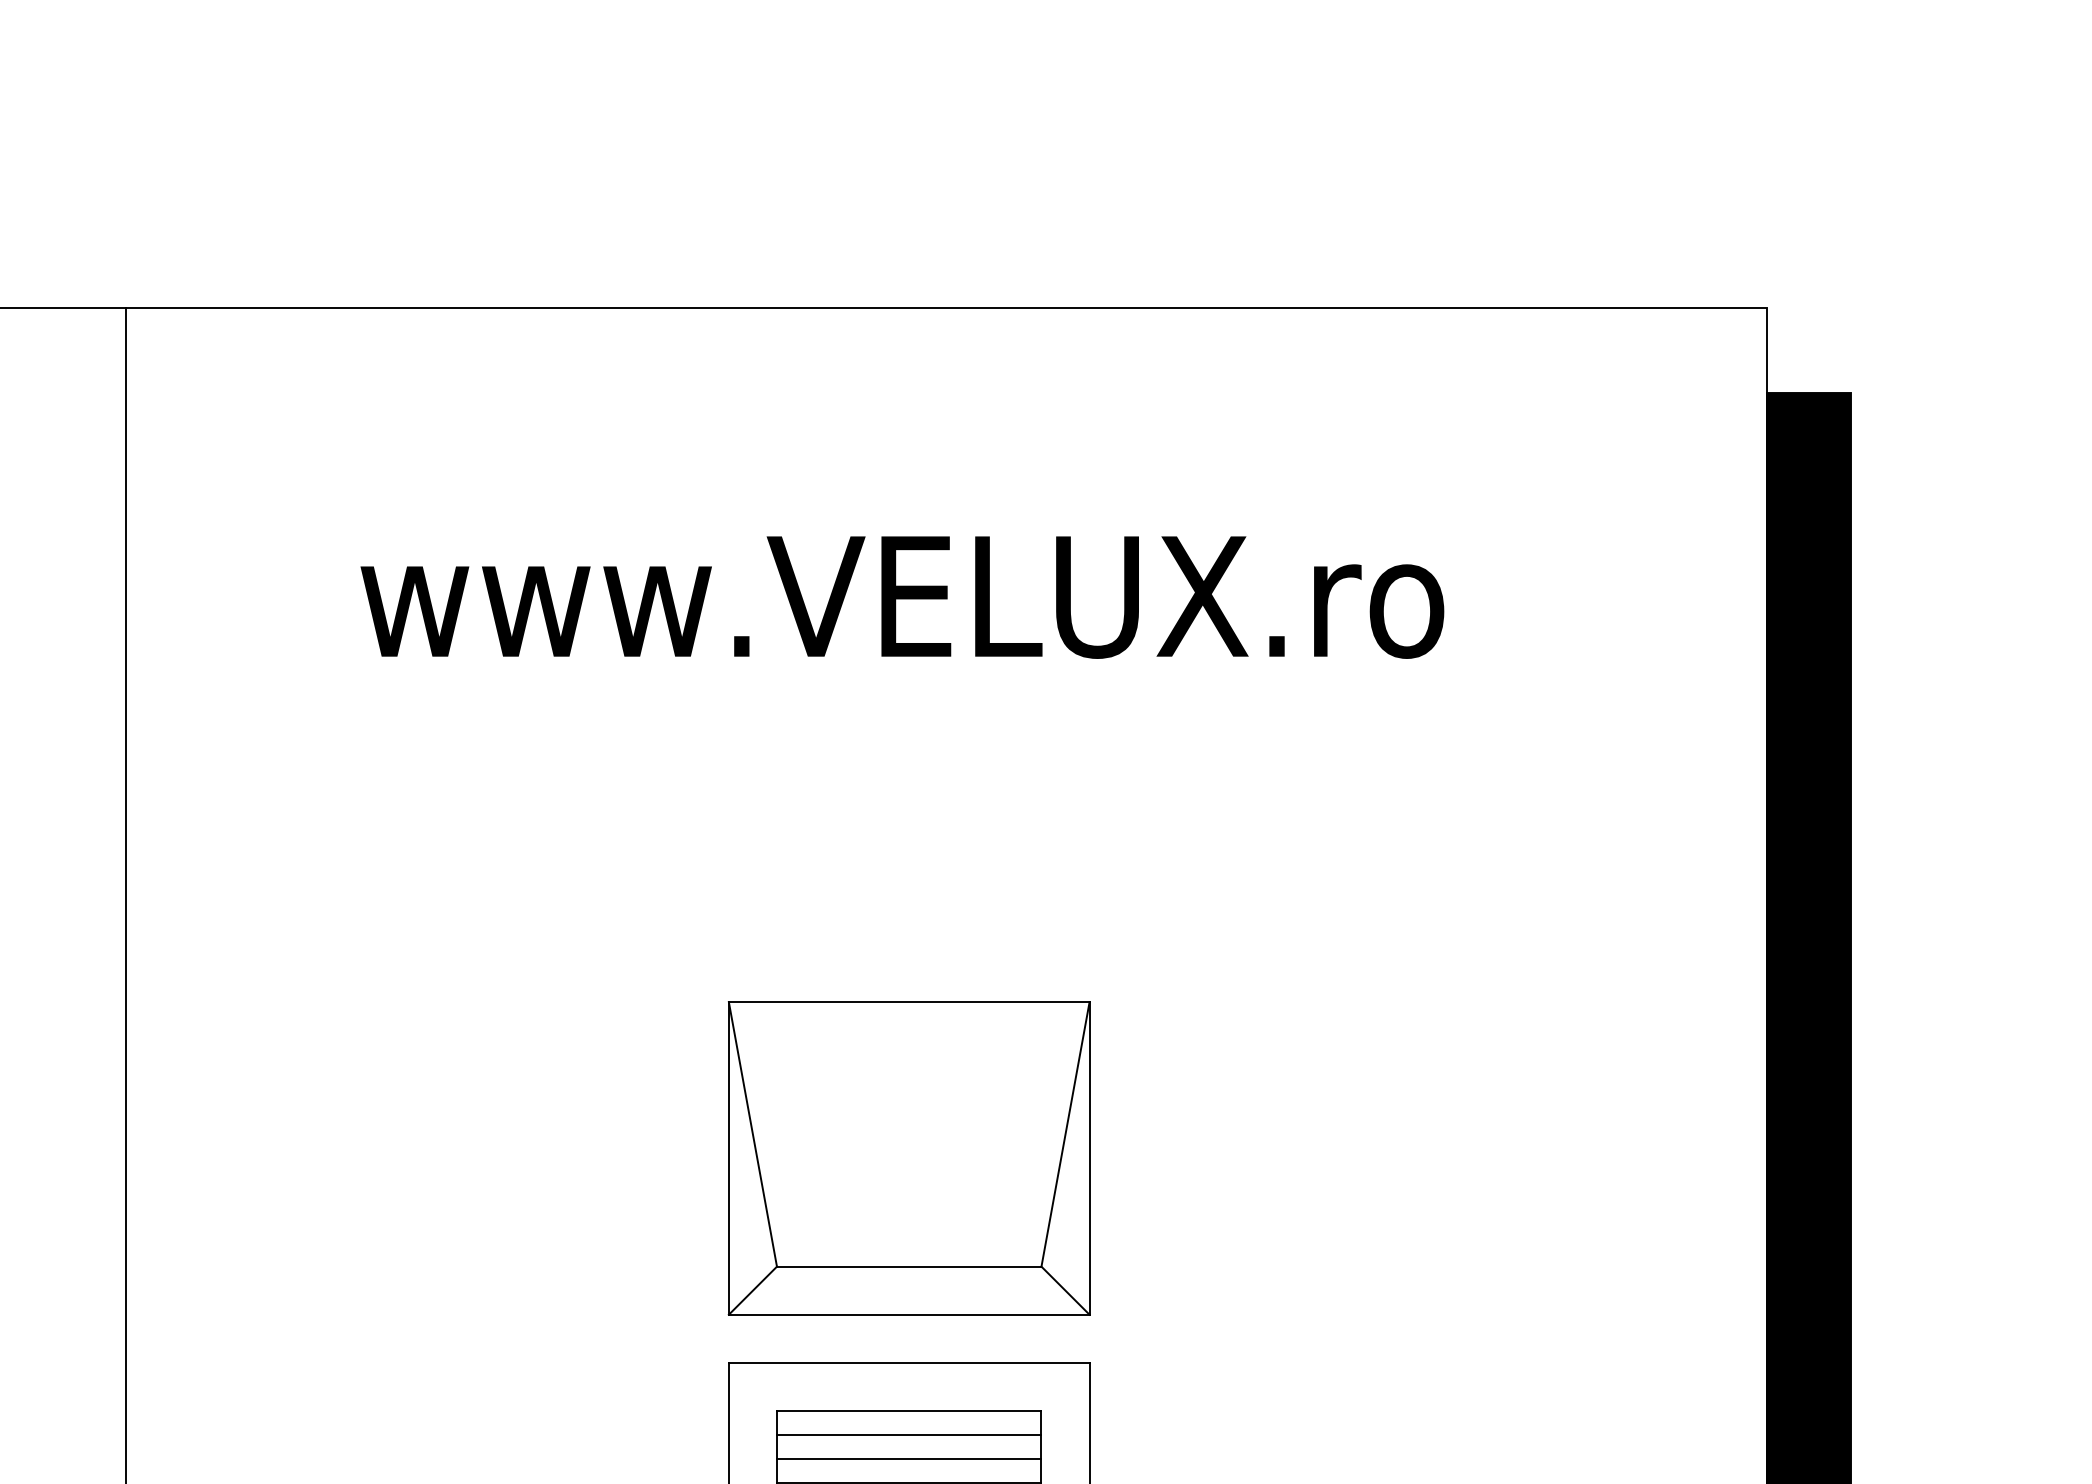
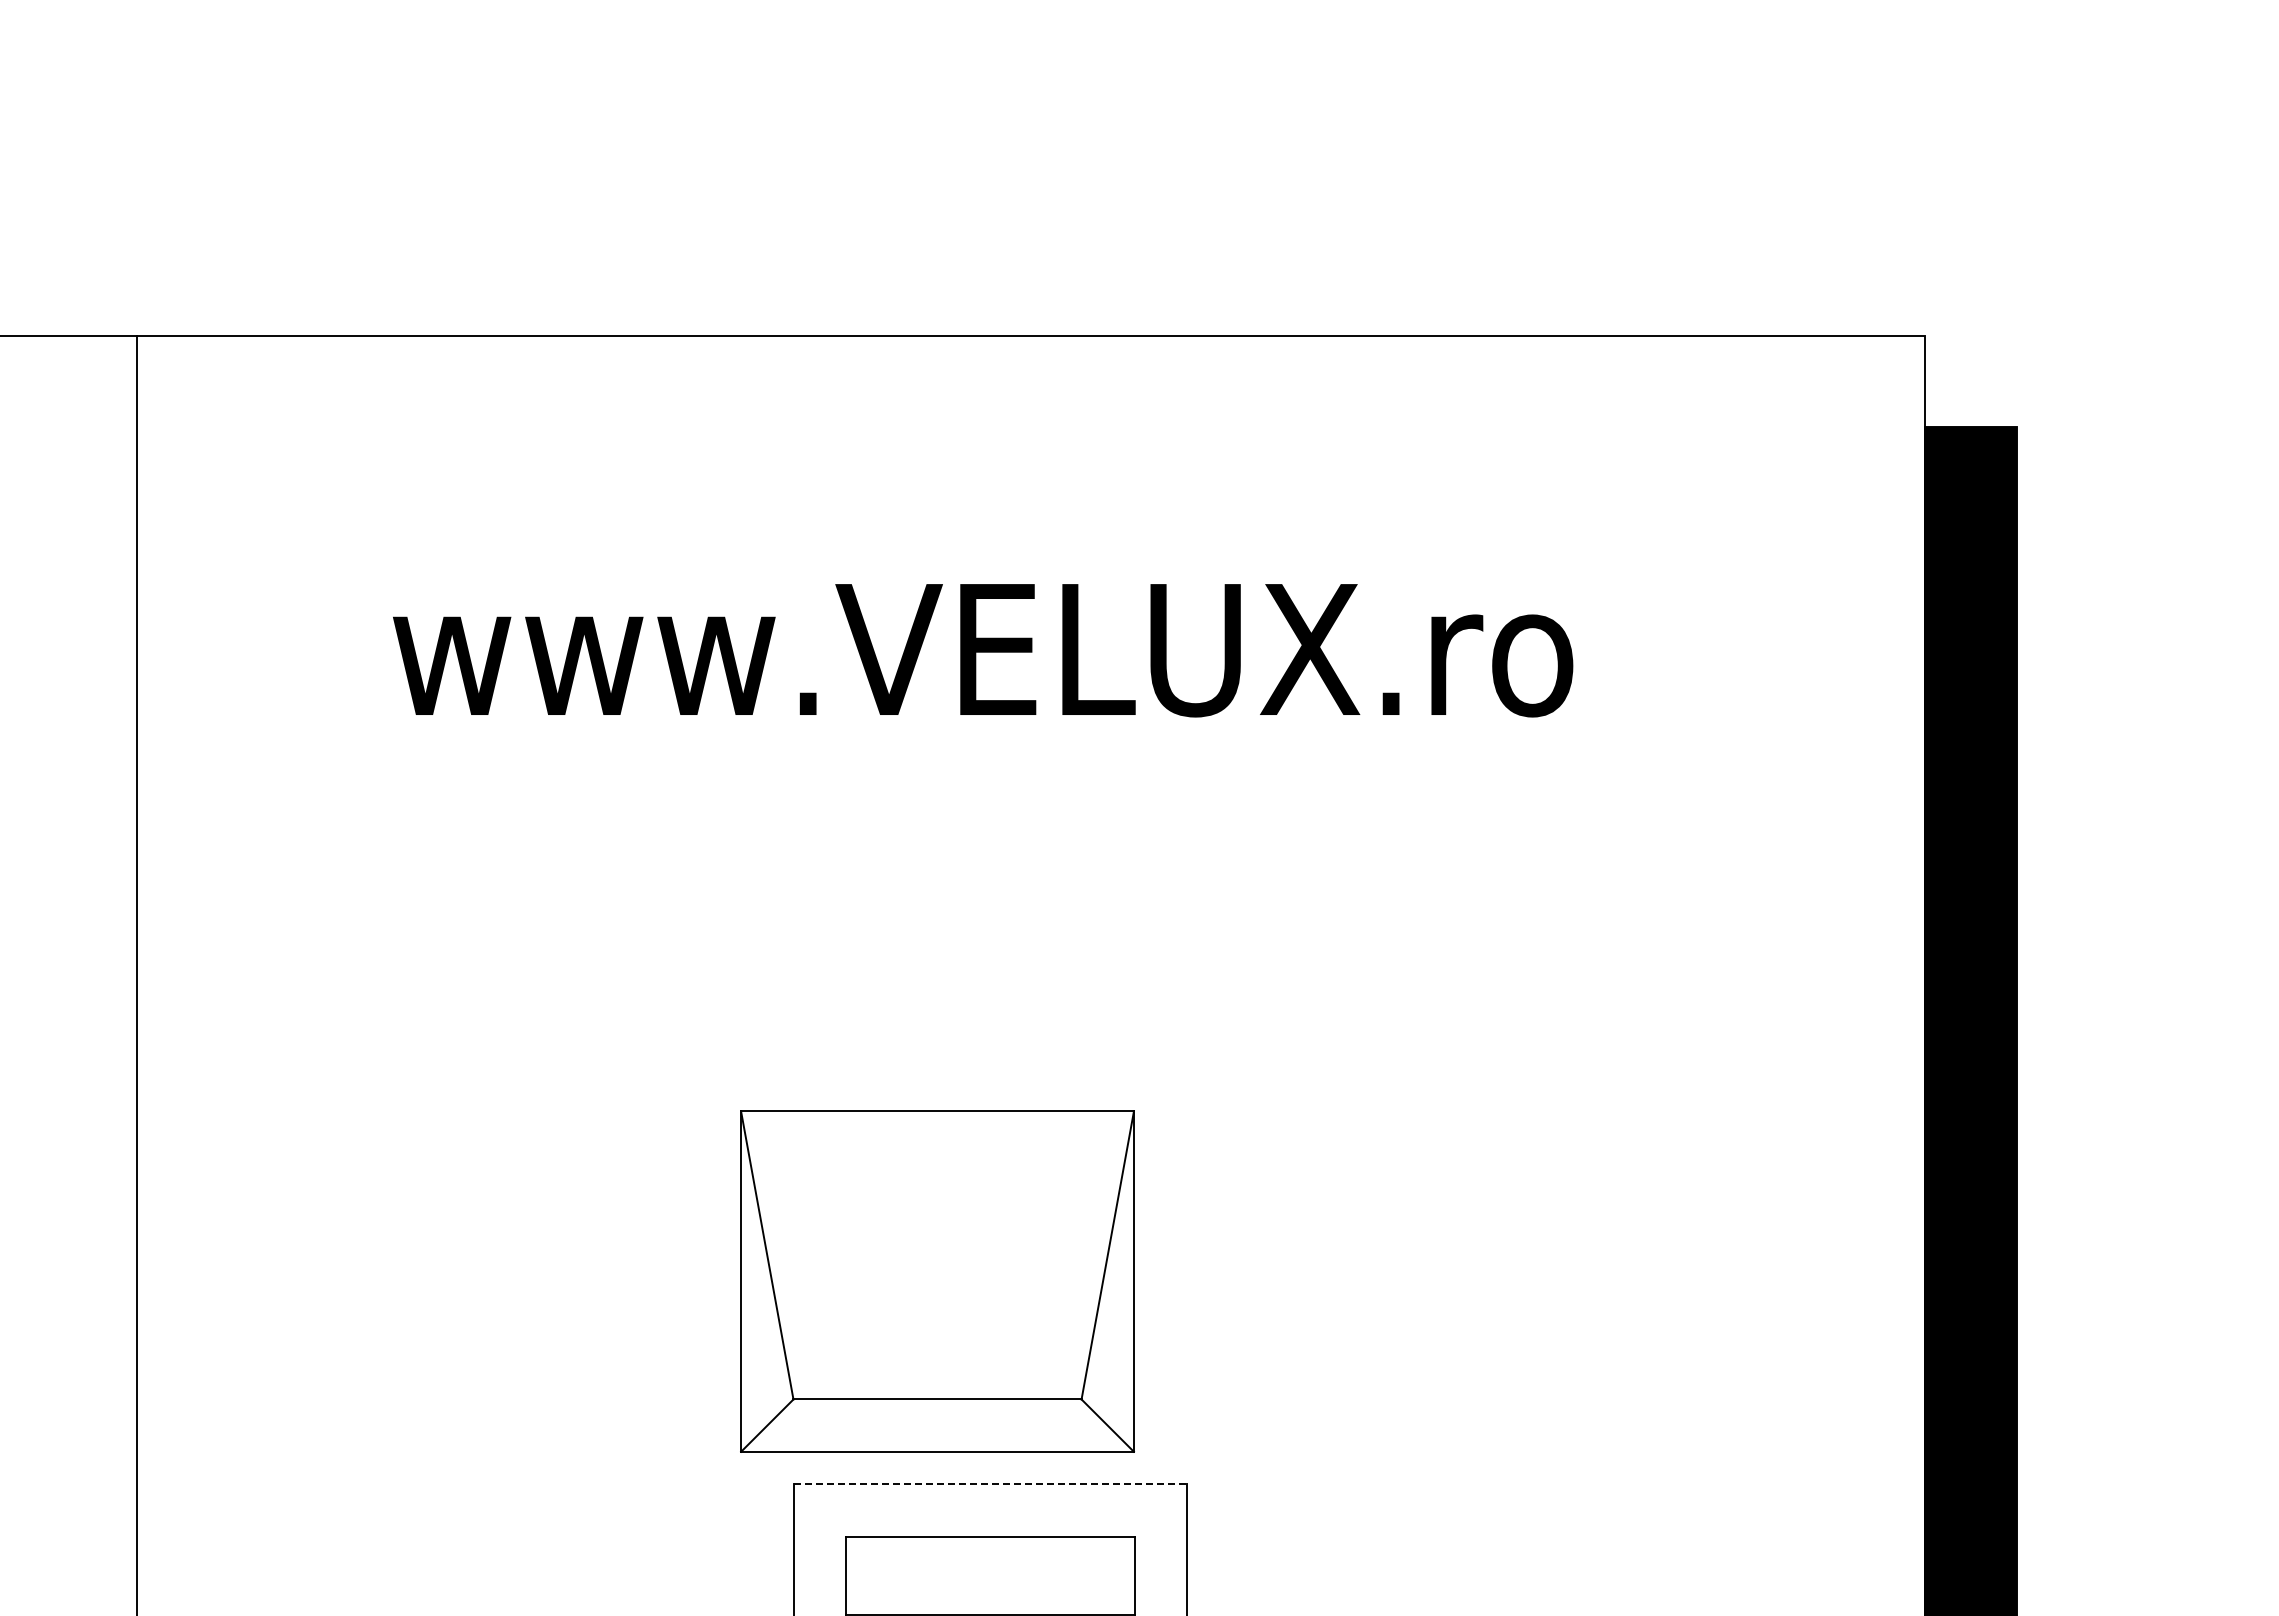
part: (909, 1158) -> (937, 1281), moved
line: (910, 1363) -> (991, 1484), solid -> dashed
line: (909, 1434) -> (990, 1562), removed
line: (909, 1458) -> (990, 1588), removed

